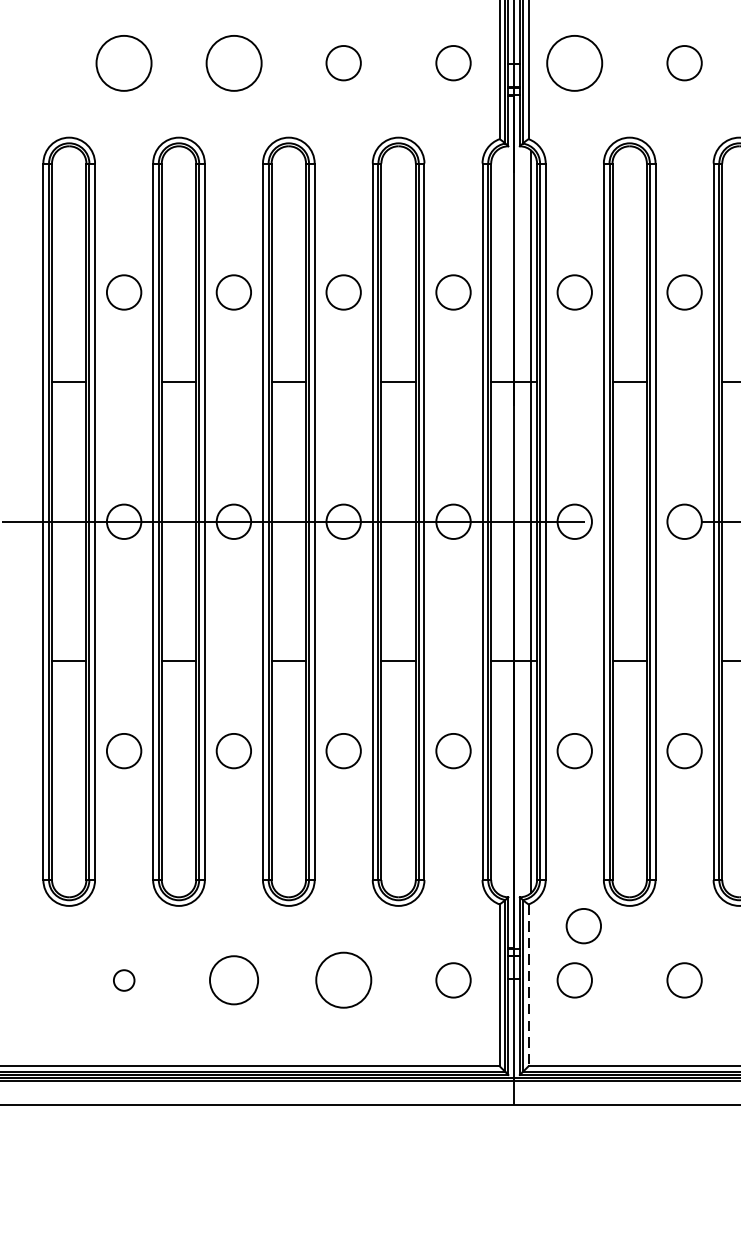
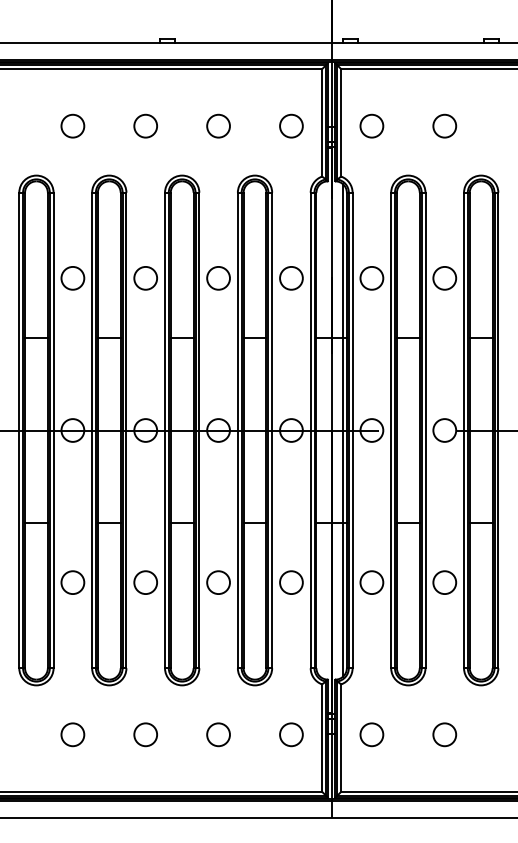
circle: (123, 62) -> (72, 125), size x0.62
circle: (233, 62) -> (145, 125), size x0.62
circle: (574, 62) -> (371, 125), size x0.62
circle: (583, 925) -> (377, 698), removed
circle: (123, 979) -> (72, 734), size x1.67
circle: (233, 979) -> (145, 734), size x0.71
circle: (343, 979) -> (218, 734), size x0.62
line: (528, 985) -> (341, 738), dashed -> solid

